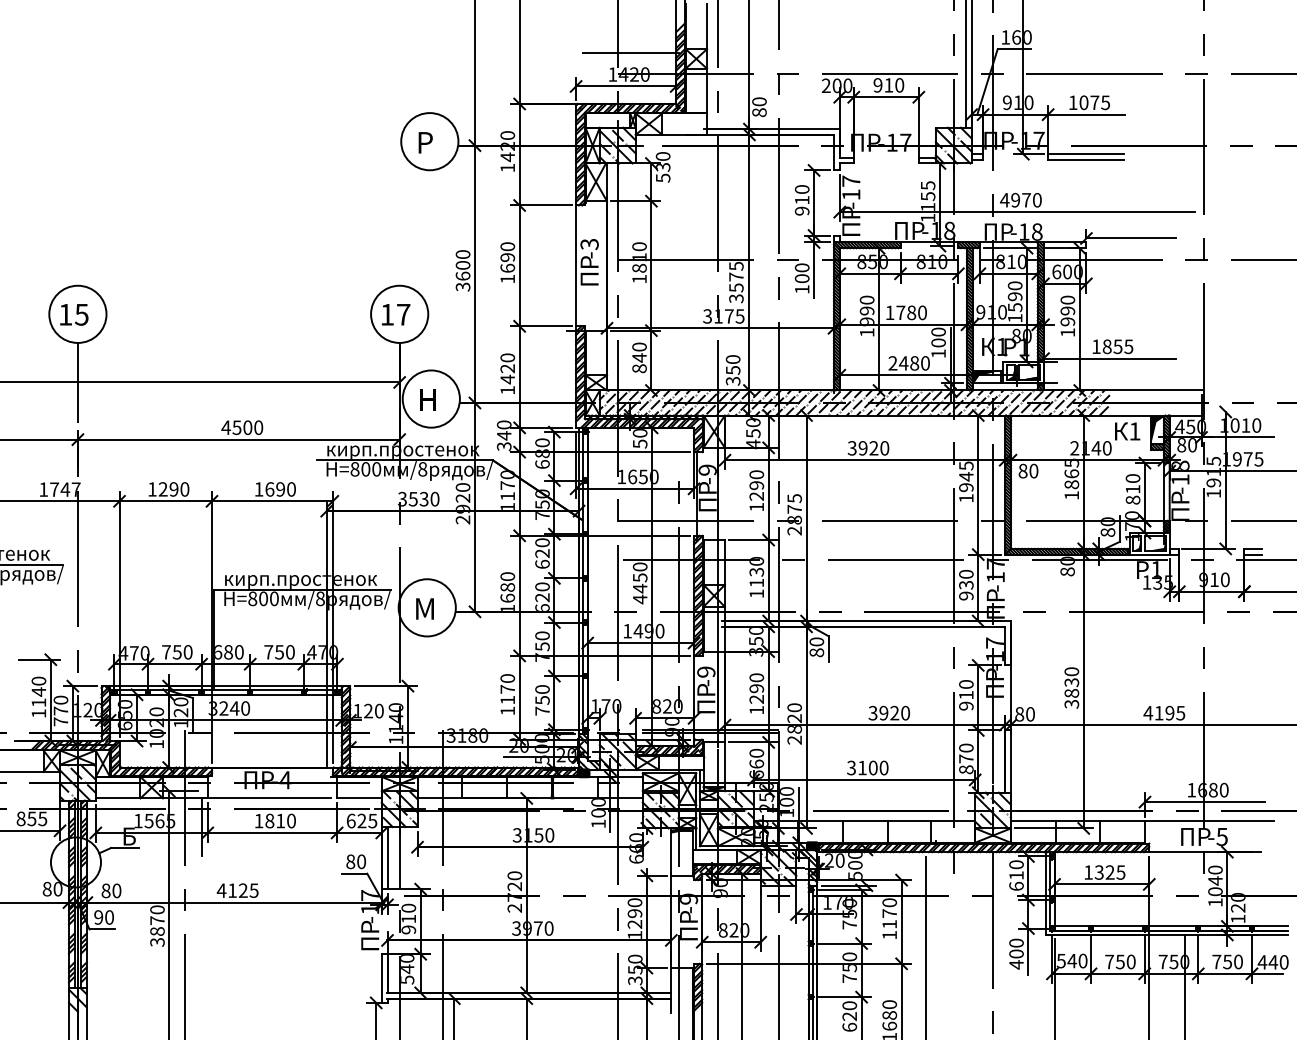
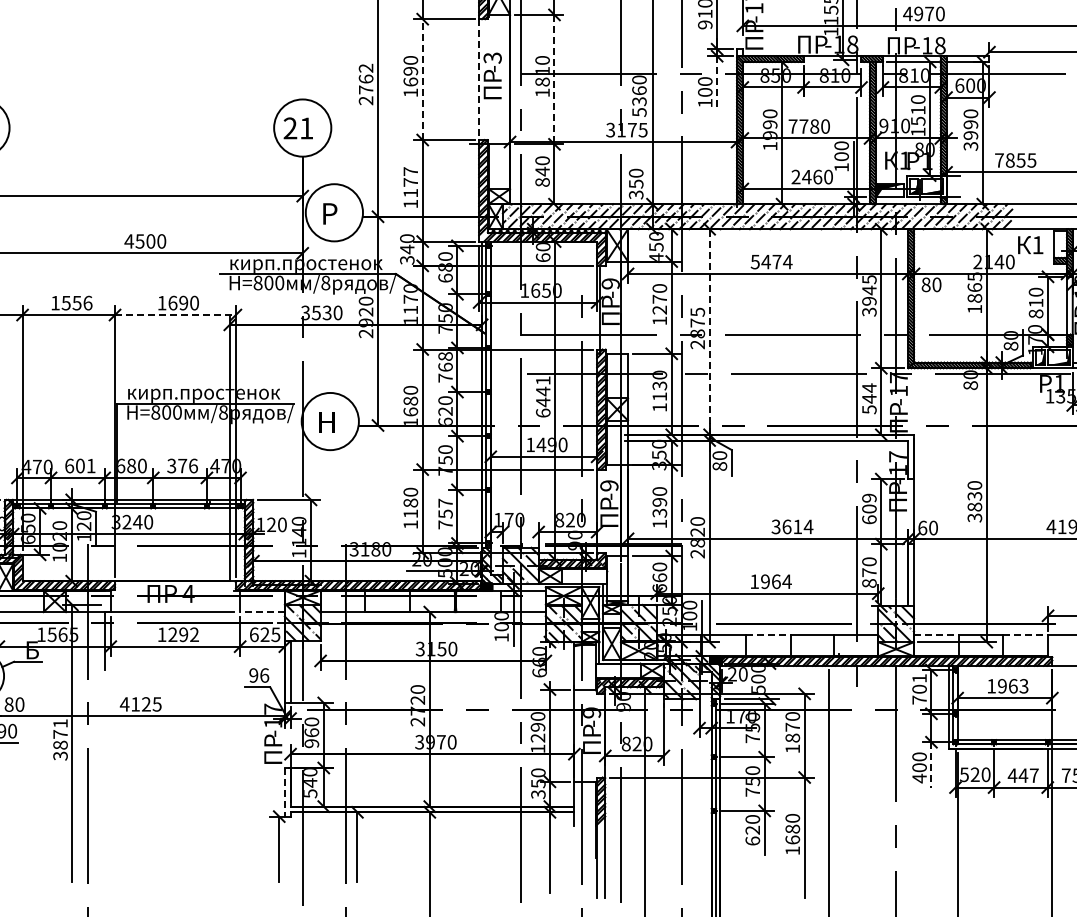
line: (519, 265) -> (422, 79), solid -> dashed
line: (576, 265) -> (479, 79), solid -> dashed
line: (651, 265) -> (554, 79), solid -> dashed
text: (462, 270) -> (365, 84), 3600 -> 2762
line: (814, 270) -> (717, 84), solid -> dashed
text: (736, 281) -> (639, 95), 3575 -> 5360
text: (1014, 296) -> (917, 110), 1590 -> 1510
text: (889, 312) -> (792, 126), 1780 -> 7780
text: (395, 314) -> (298, 128), 17 -> 21
text: (1067, 332) -> (970, 146), 1990 -> 3990
text: (1096, 346) -> (999, 160), 1855 -> 7855
text: (914, 363) -> (817, 177), 2480 -> 2460
text: (507, 368) -> (410, 182), 1420 -> 1177
text: (427, 399) -> (330, 213), Н -> Р
fill: (1157, 430) -> (1060, 244), removed
text: (639, 443) -> (542, 257), 50 -> 60
text: (868, 448) -> (771, 262), 3920 -> 5474
text: (756, 485) -> (659, 299), 1290 -> 1270
text: (173, 489) -> (76, 303), 1290 -> 1556
text: (966, 498) -> (869, 312), 1945 -> 3945
line: (272, 501) -> (175, 315), solid -> dashed
line: (806, 518) -> (709, 332), solid -> dashed
text: (542, 553) -> (445, 367), 620 -> 768
text: (639, 583) -> (542, 397), 4450 -> 6441
text: (966, 584) -> (869, 398), 930 -> 544
text: (424, 608) -> (327, 422), М -> Н
text: (177, 652) -> (80, 466), 750 -> 601
text: (279, 652) -> (182, 466), 750 -> 376
text: (507, 688) -> (410, 502), 1170 -> 1180
text: (542, 689) -> (445, 503), 750 -> 757
text: (966, 695) -> (869, 509), 910 -> 609
text: (757, 699) -> (660, 513), 1290 -> 1390
text: (894, 712) -> (797, 526), 3920 -> 3614
text: (1019, 714) -> (922, 528), 80 -> 60
text: (867, 767) -> (770, 581), 3100 -> 1964
line: (358, 798) -> (261, 612), solid -> dashed
text: (280, 820) -> (183, 634), 1810 -> 1292
line: (865, 821) -> (768, 635), solid -> dashed
line: (1033, 821) -> (936, 635), solid -> dashed
line: (1123, 821) -> (1026, 635), solid -> dashed
text: (356, 861) -> (259, 675), 80 -> 96
text: (1109, 872) -> (1012, 686), 1325 -> 1963
text: (1016, 875) -> (919, 689), 610 -> 701
text: (157, 909) -> (60, 723), 3870 -> 3871
text: (408, 918) -> (311, 732), 910 -> 960
text: (889, 924) -> (792, 738), 1170 -> 1870
line: (1028, 952) -> (931, 766), solid -> dashed
text: (1071, 960) -> (974, 774), 540 -> 520
text: (1119, 961) -> (1022, 775), 750 -> 447
line: (381, 979) -> (284, 793), solid -> dashed

